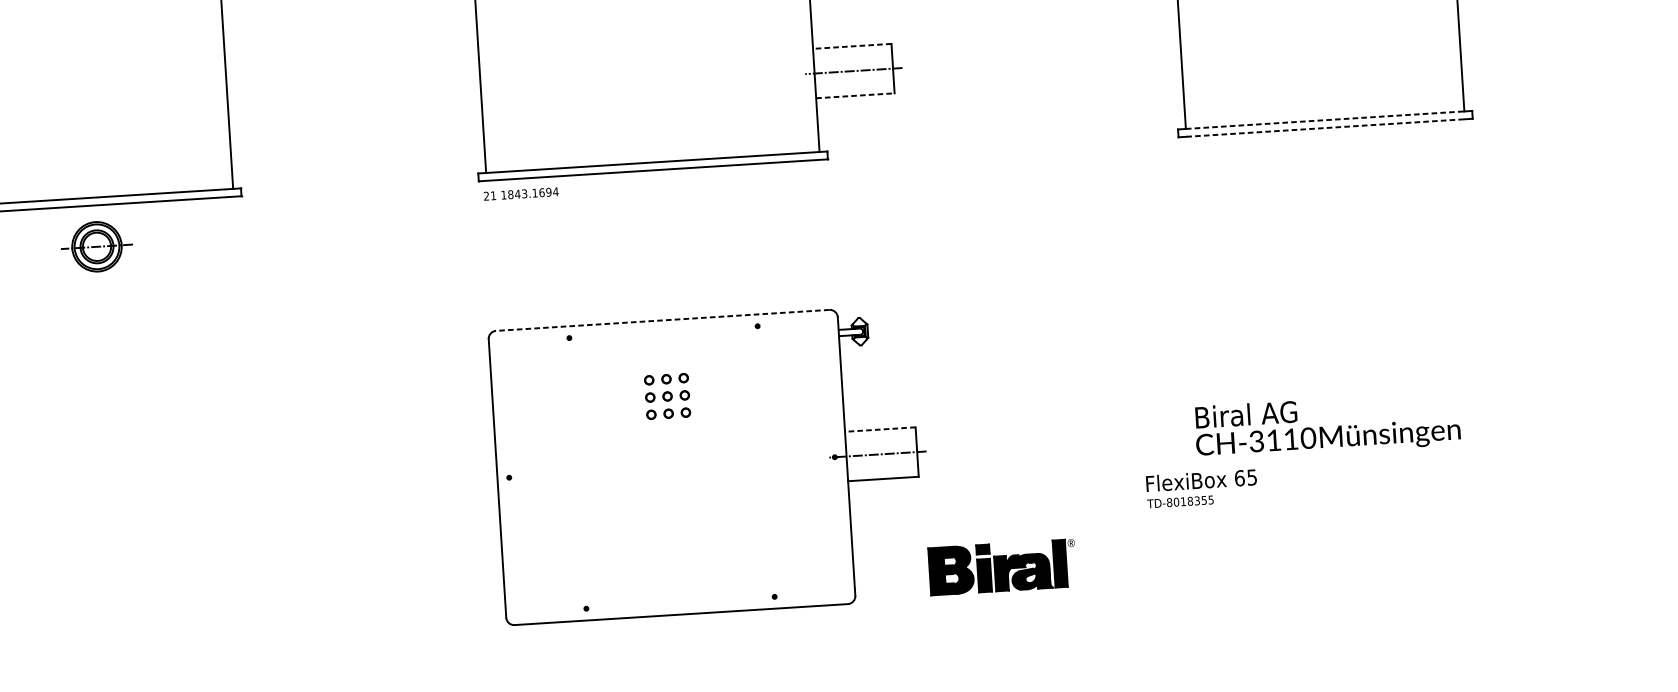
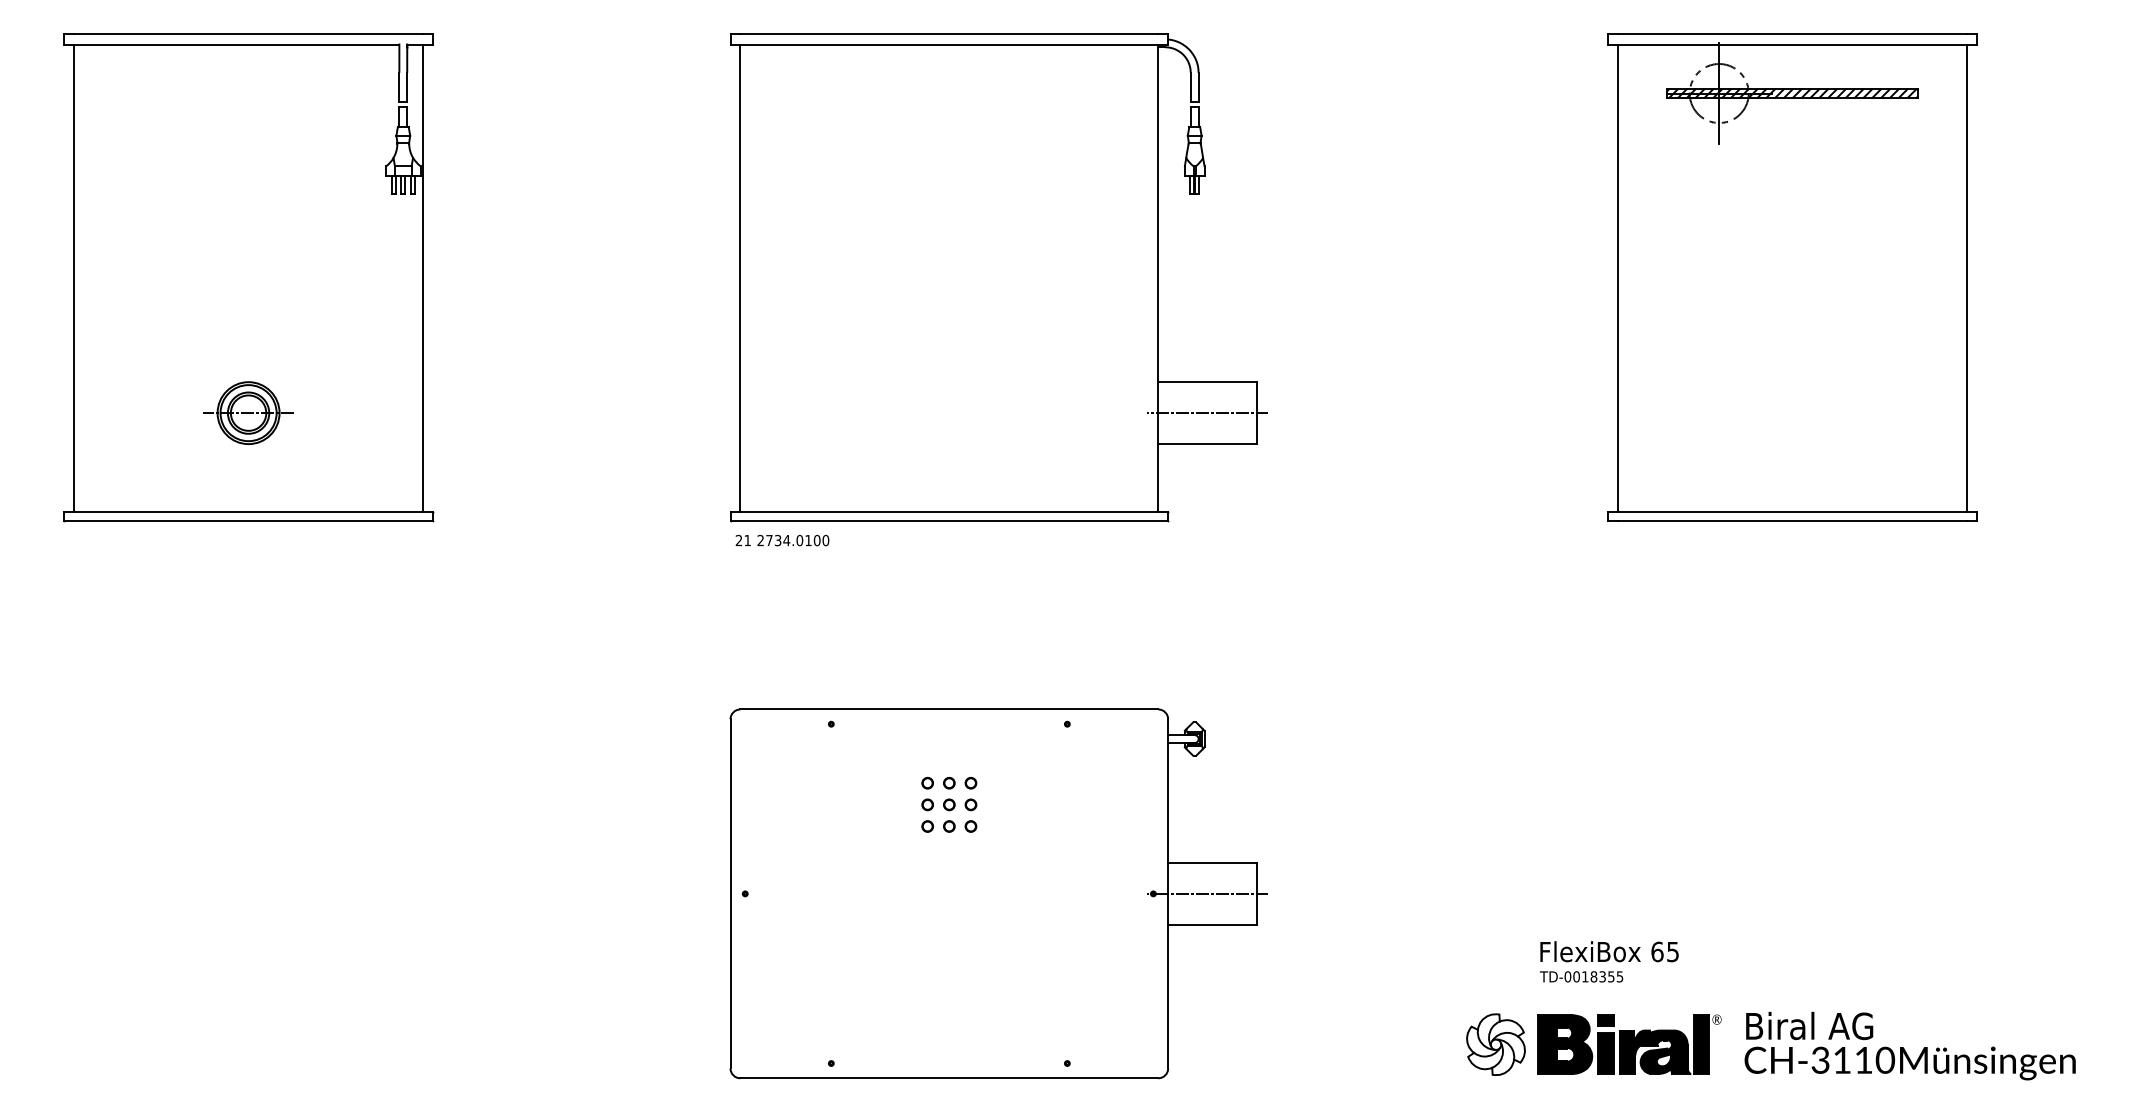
line: (852, 46) -> (1207, 382), dashed -> solid
line: (856, 96) -> (1208, 444), dashed -> solid
line: (1325, 120) -> (1792, 511), dashed -> solid
line: (1325, 128) -> (1792, 521), dashed -> solid
text: (530, 193) -> (793, 540), 1843.1694 -> 2734.0100
part: (96, 246) -> (248, 412), moved
line: (662, 320) -> (949, 709), dashed -> solid
text: (1326, 425) -> (1909, 1045), moved
line: (879, 429) -> (1211, 862), dashed -> solid
text: (1169, 502) -> (1567, 976), TD-8018355 -> TD-0018355
part: (1115, 560) -> (1495, 1044), added
part: (1002, 567) -> (1629, 1044), moved

